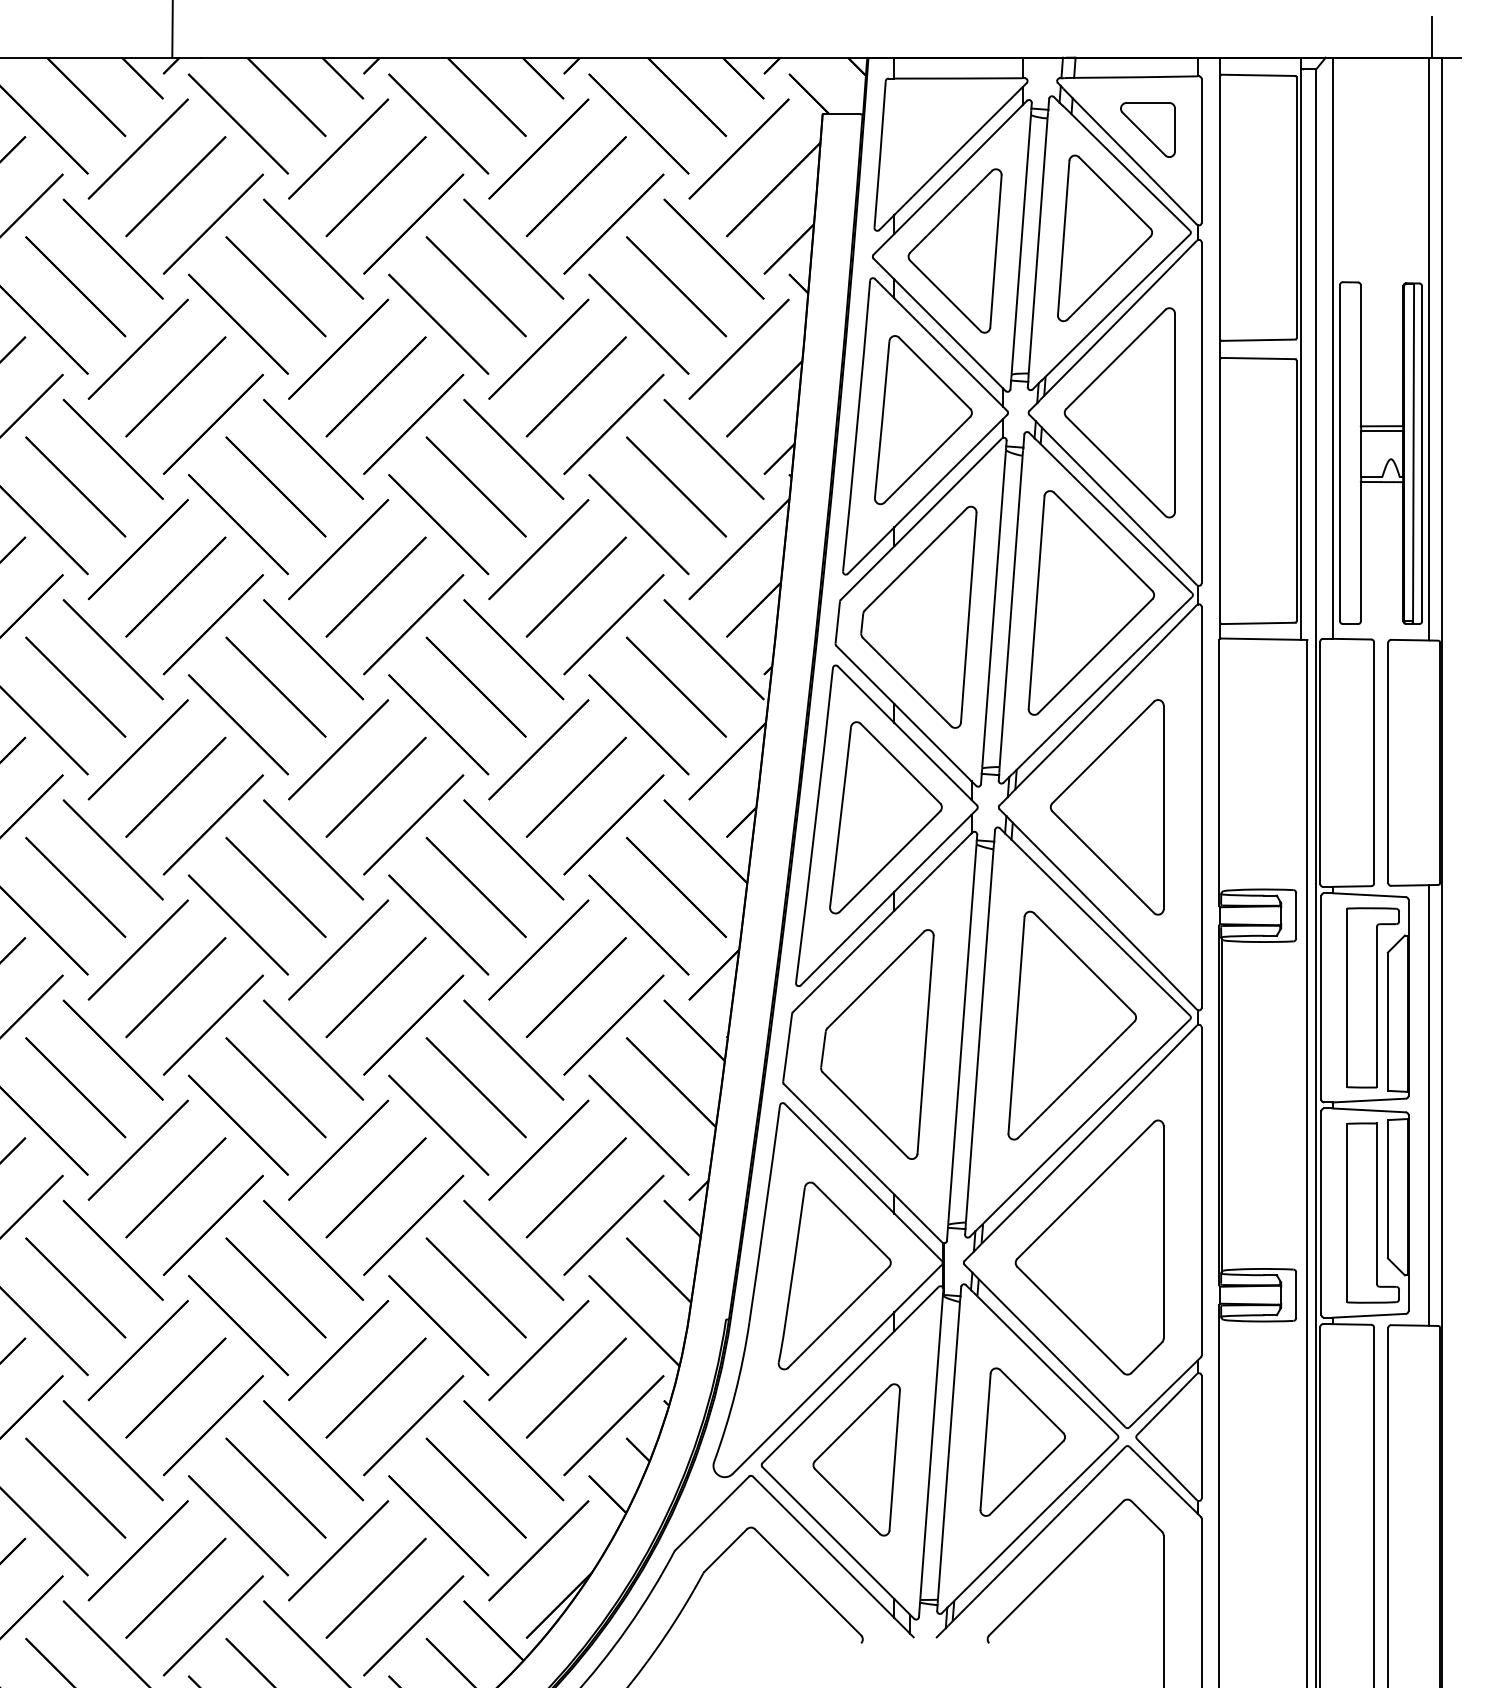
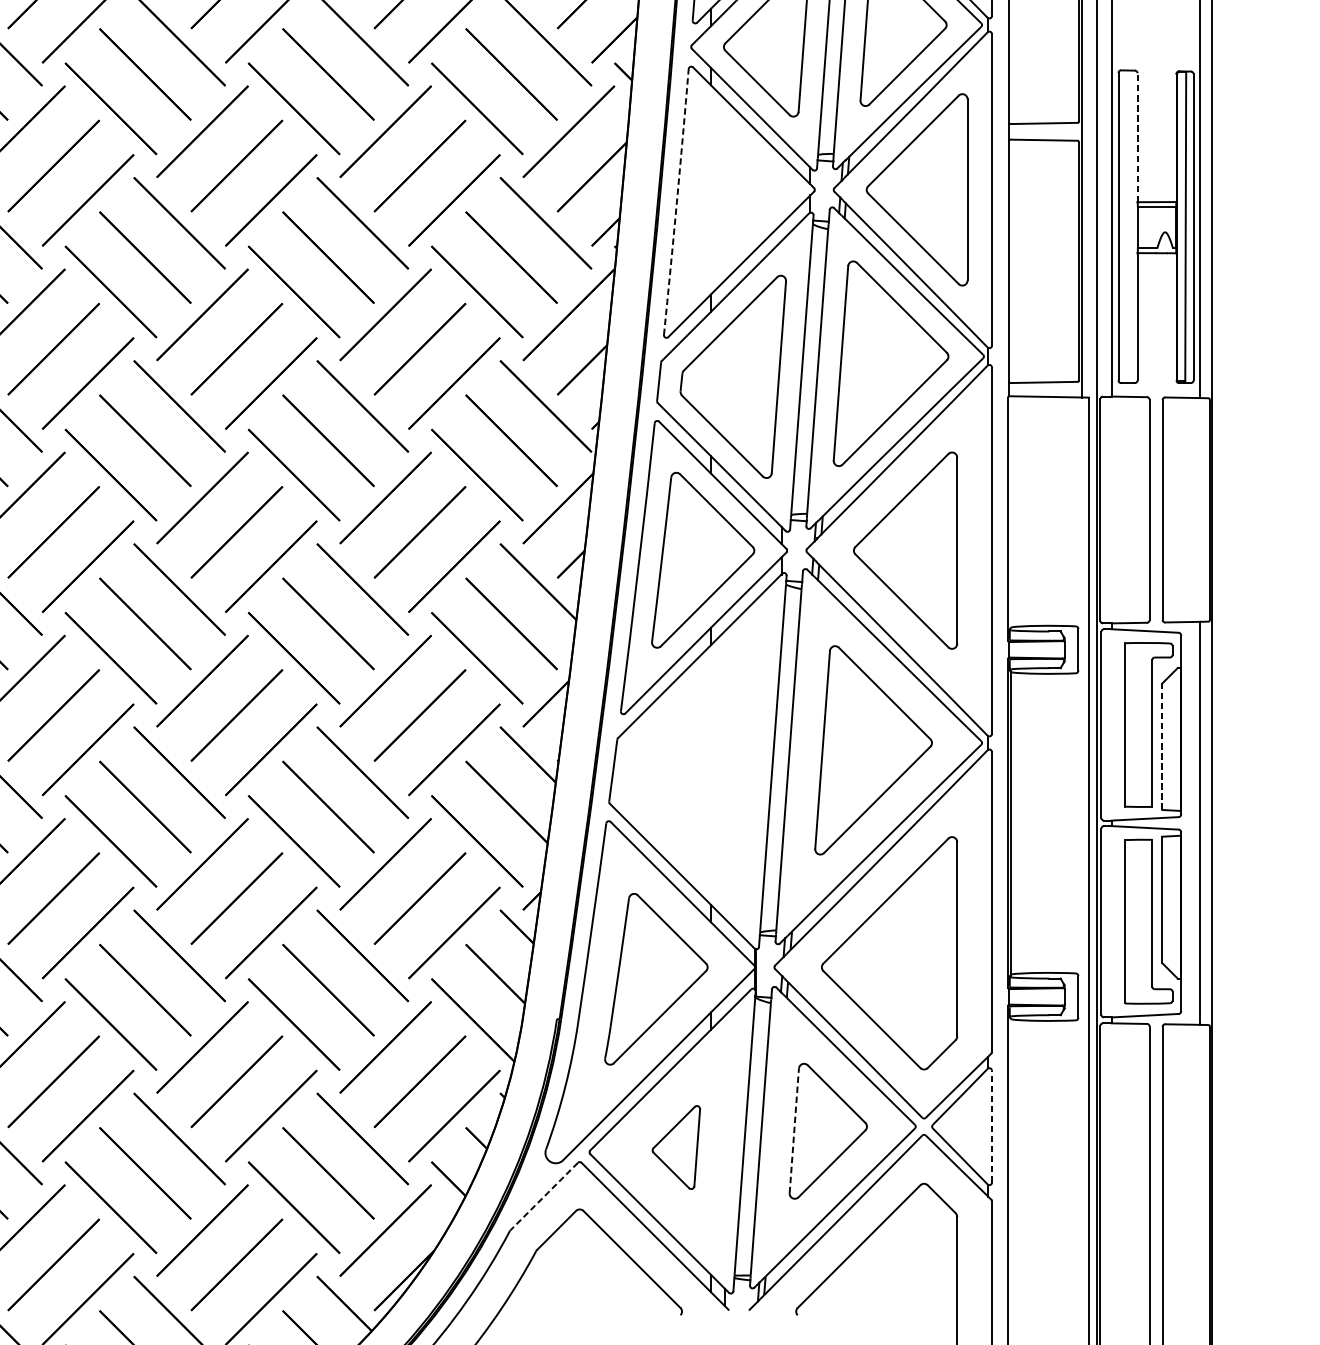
line: (1360, 355) -> (1137, 137), solid -> dashed
part: (923, 420) -> (737, 196), removed
arc: (857, 426) -> (677, 202), solid -> dashed
line: (1387, 1021) -> (1161, 746), solid -> dashed
part: (877, 1044) -> (695, 767), removed
line: (1201, 1436) -> (991, 1126), solid -> dashed
line: (985, 1441) -> (794, 1130), solid -> dashed
part: (856, 1459) -> (676, 1147), size x0.6
line: (711, 1513) -> (543, 1196), solid -> dashed

